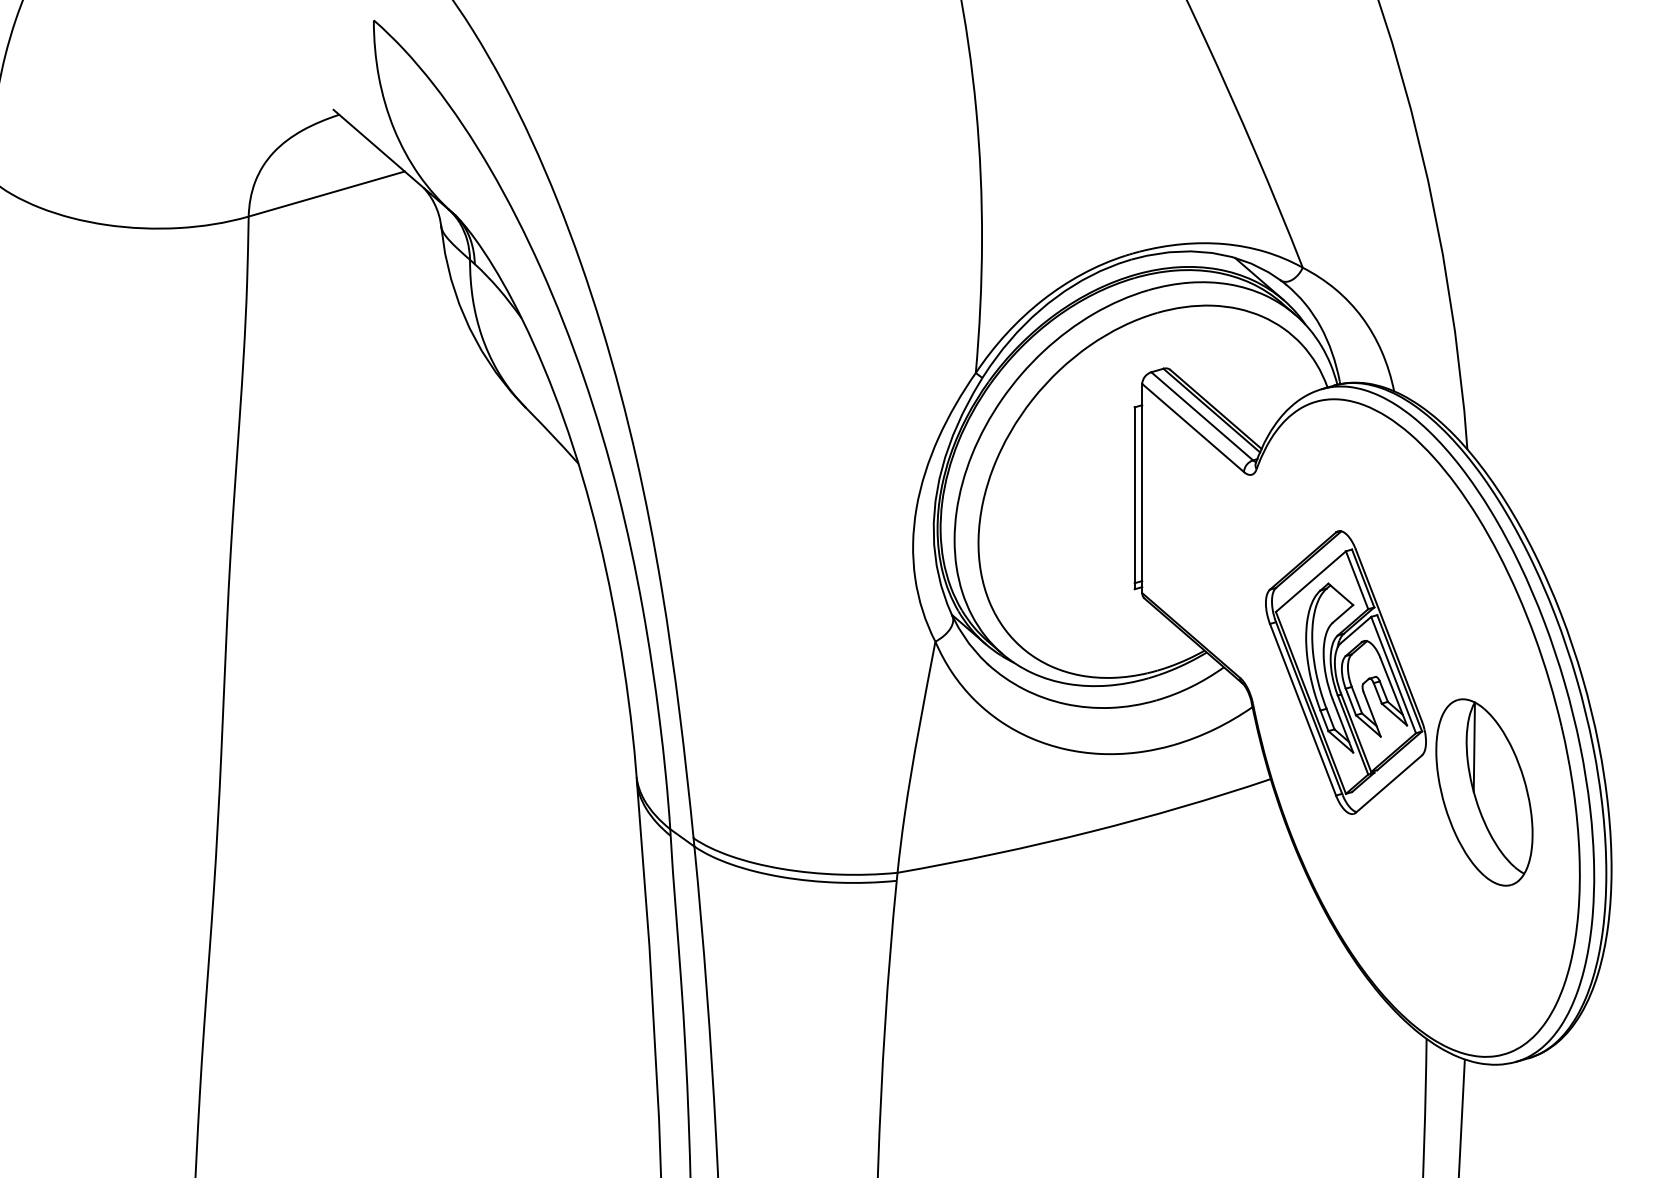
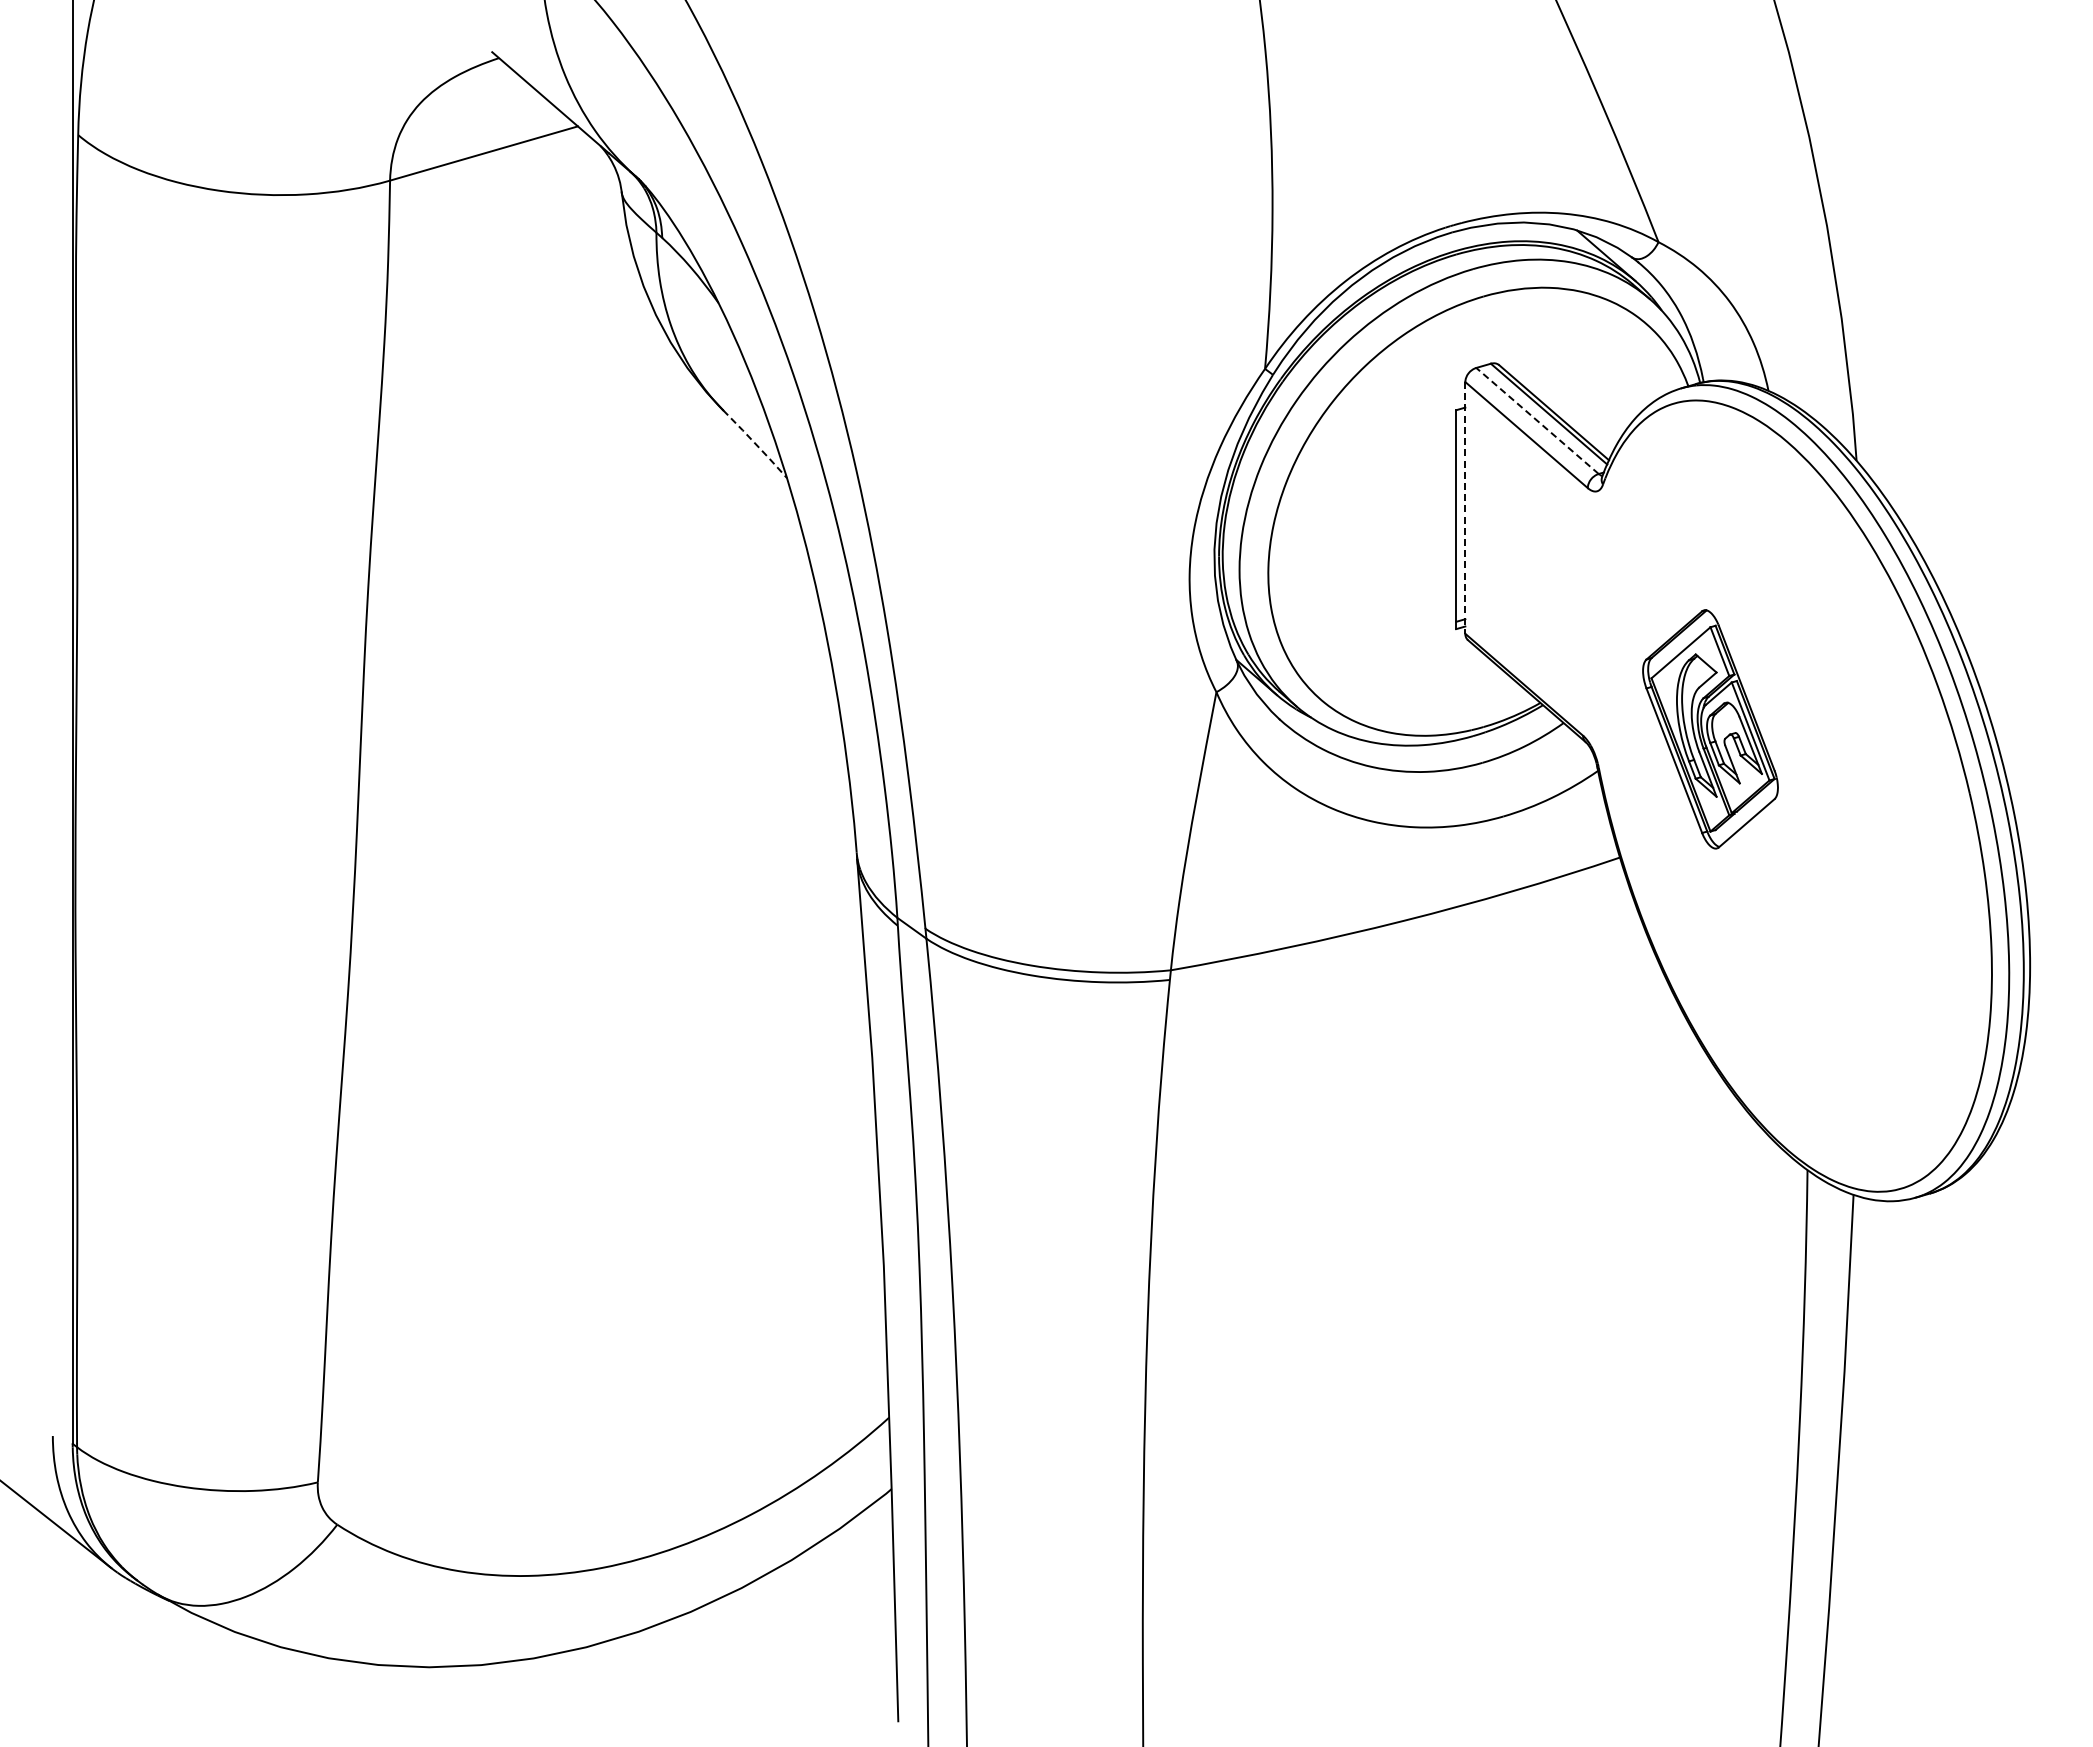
line: (1202, 415) -> (1537, 420), solid -> dashed
line: (552, 435) -> (755, 444), solid -> dashed
line: (1142, 488) -> (1465, 507), solid -> dashed
part: (1345, 672) -> (1710, 729), size x0.7
part: (1483, 792) -> (1876, 873), removed

